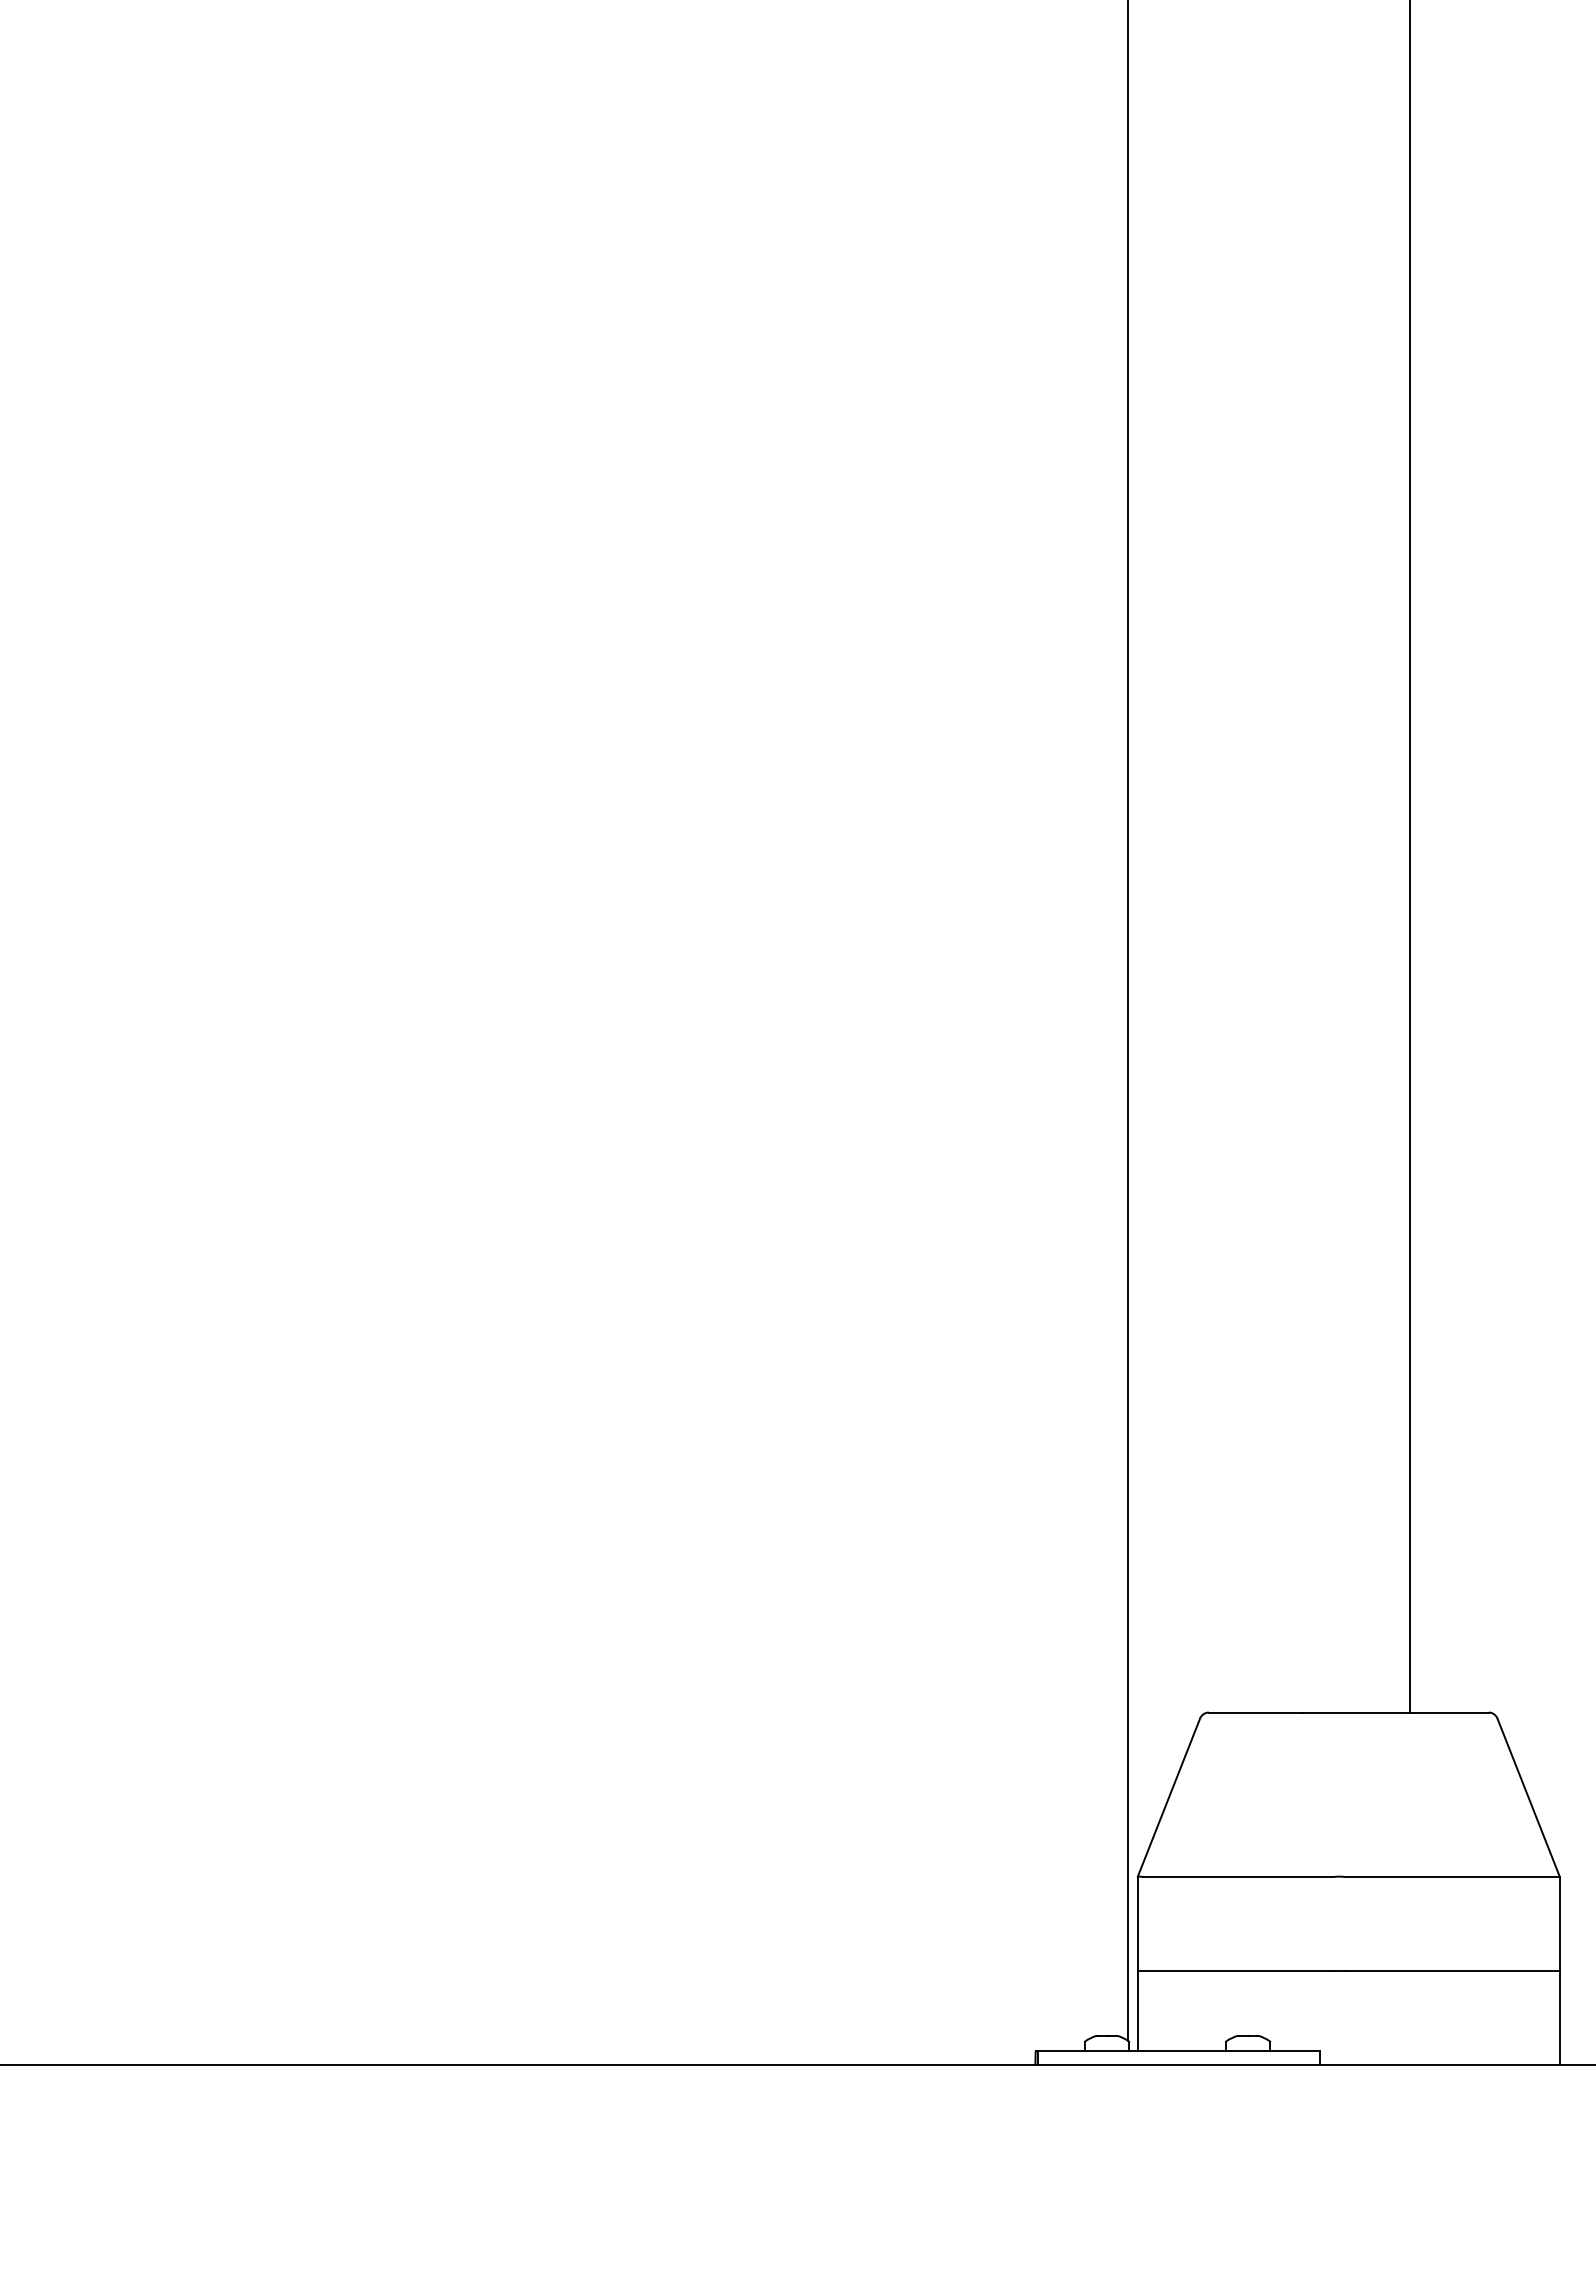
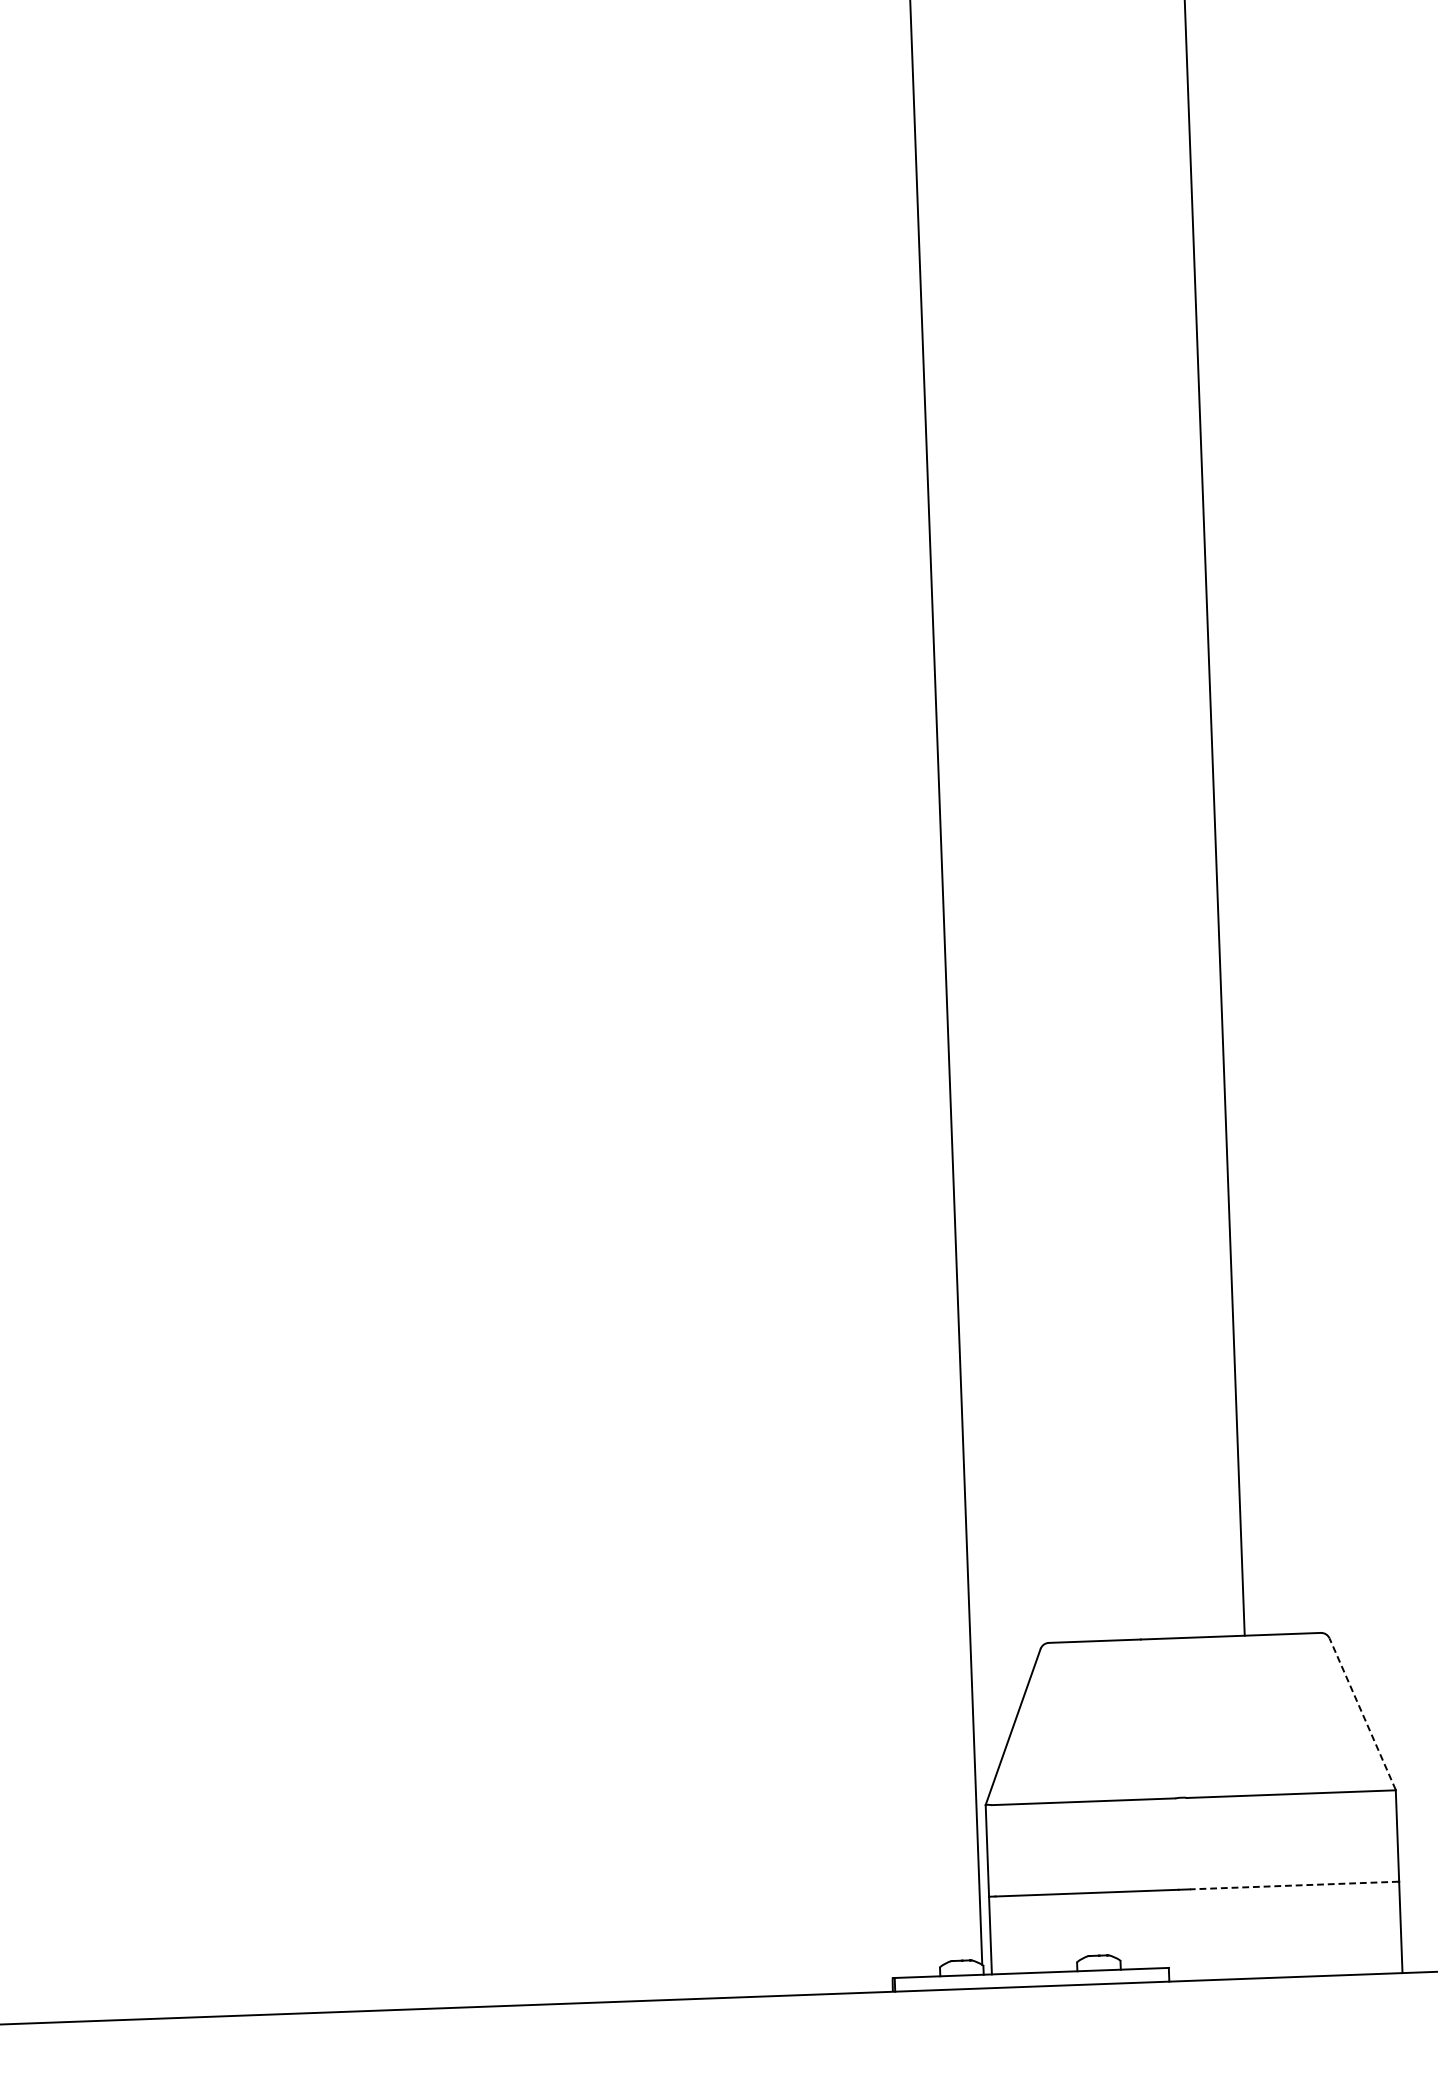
line: (1528, 1797) -> (1362, 1714), solid -> dashed
line: (1451, 1971) -> (1293, 1885), solid -> dashed

